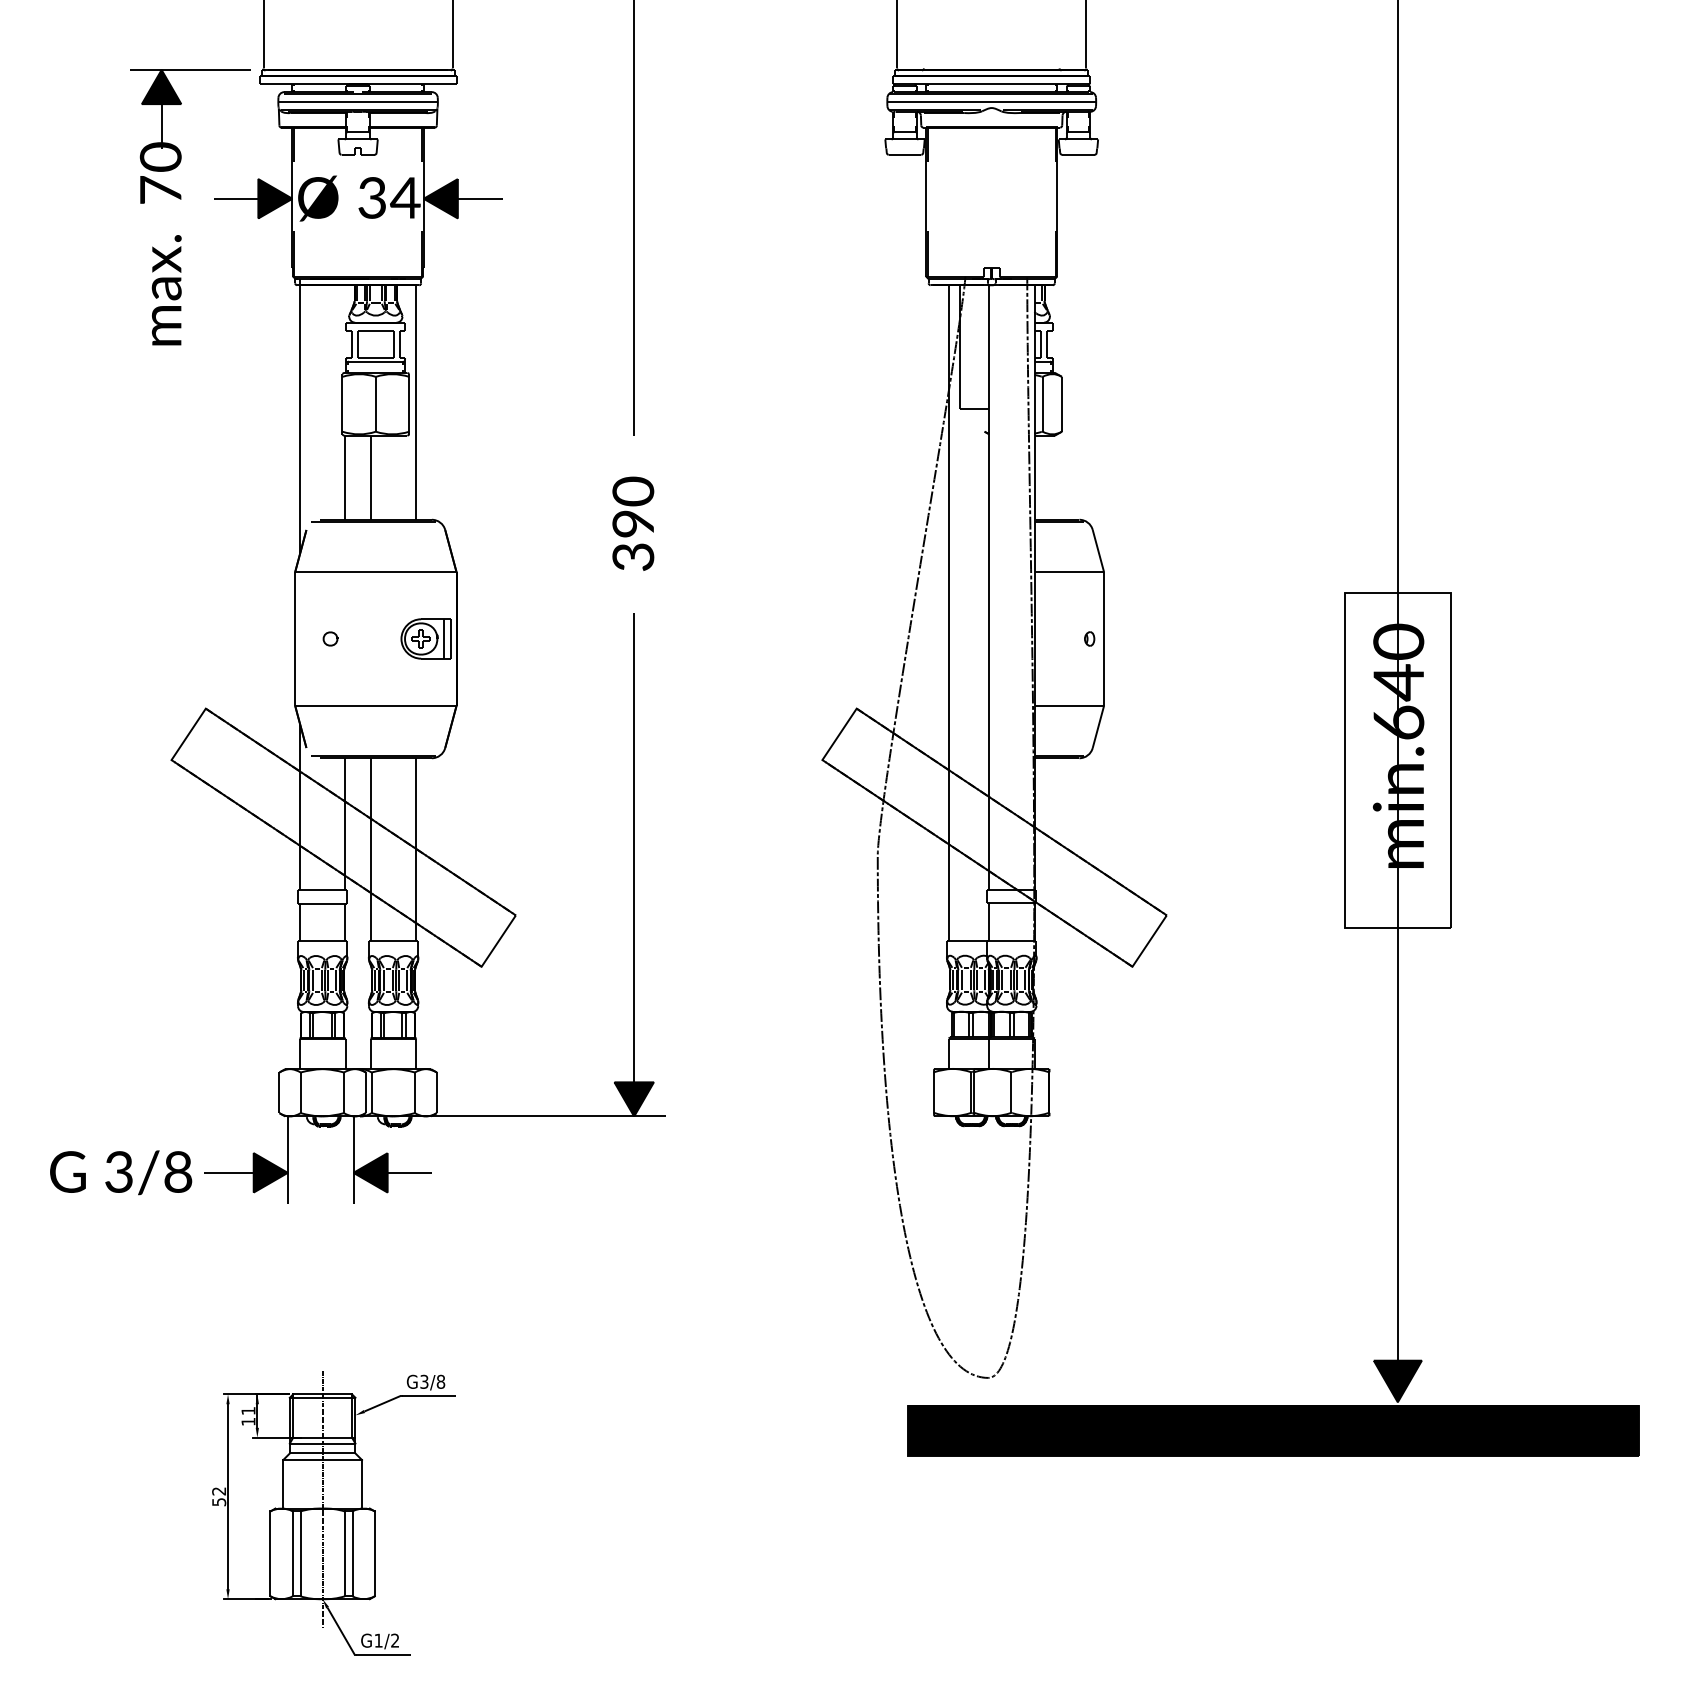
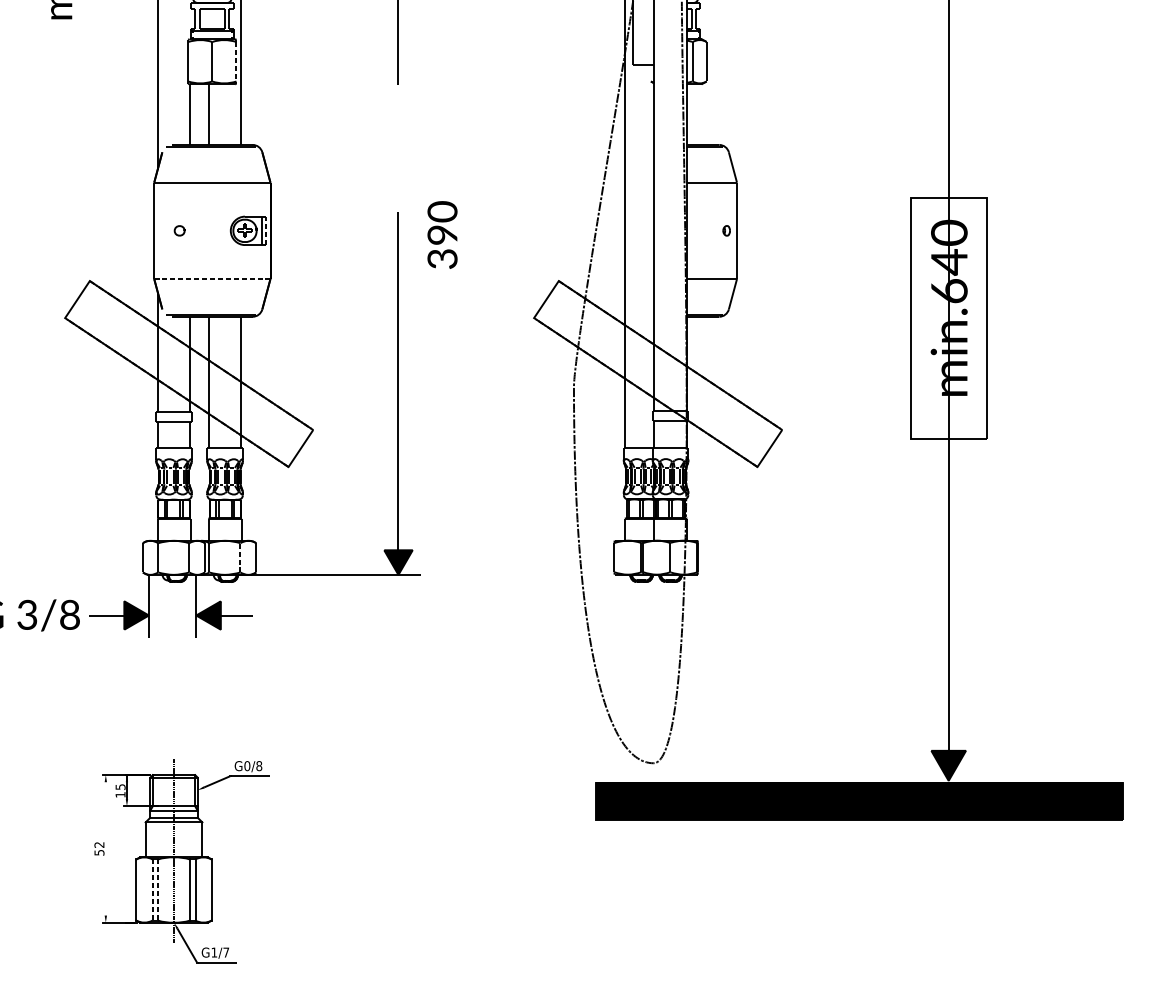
line: (409, 404) -> (236, 61), solid -> dashed
text: (633, 523) -> (442, 234), moved
line: (450, 639) -> (266, 231), solid -> dashed
line: (375, 705) -> (212, 278), solid -> dashed
line: (414, 1092) -> (240, 557), solid -> dashed
text: (424, 1381) -> (247, 765), G3/8 -> G0/8
text: (248, 1411) -> (120, 787), 11 -> 15
line: (228, 1496) -> (106, 848), removed
line: (292, 1554) -> (152, 890), solid -> dashed
line: (300, 1554) -> (158, 890), solid -> dashed
text: (395, 1640) -> (226, 952), G1/2 -> G1/7

